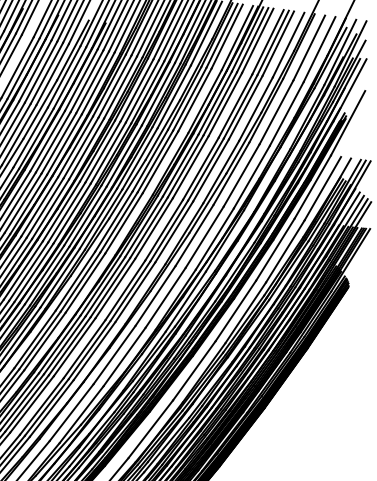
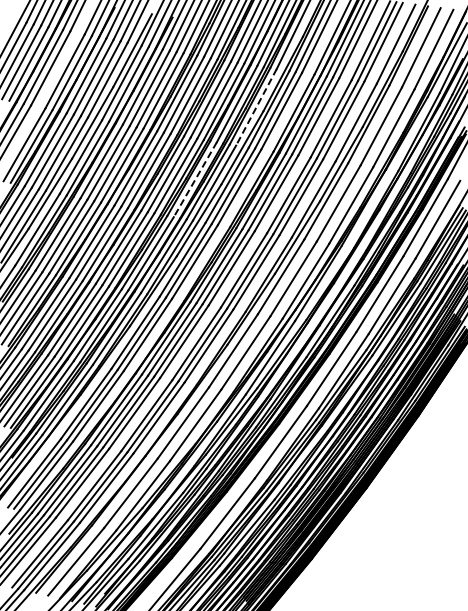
line: (174, 96) -> (256, 107), solid -> dashed
line: (124, 156) -> (195, 180), solid -> dashed

